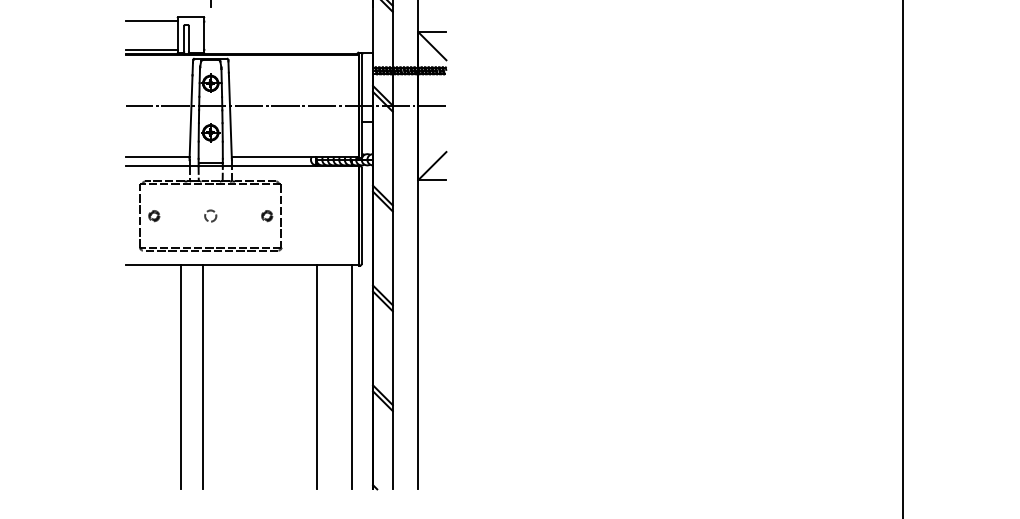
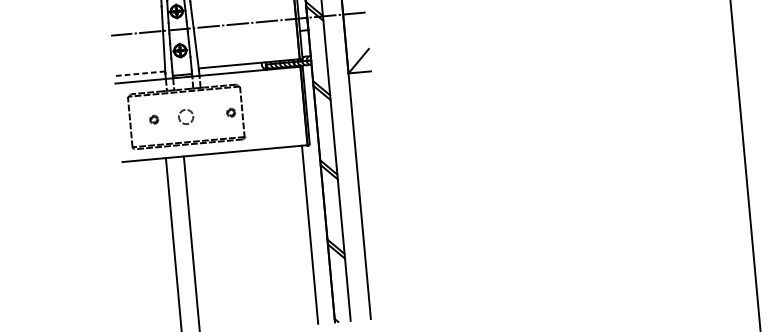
line: (157, 156) -> (139, 73), solid -> dashed
circle: (210, 215) -> (186, 116), size x1.6
part: (154, 216) -> (154, 120), moved
line: (316, 377) -> (281, 237), removed

